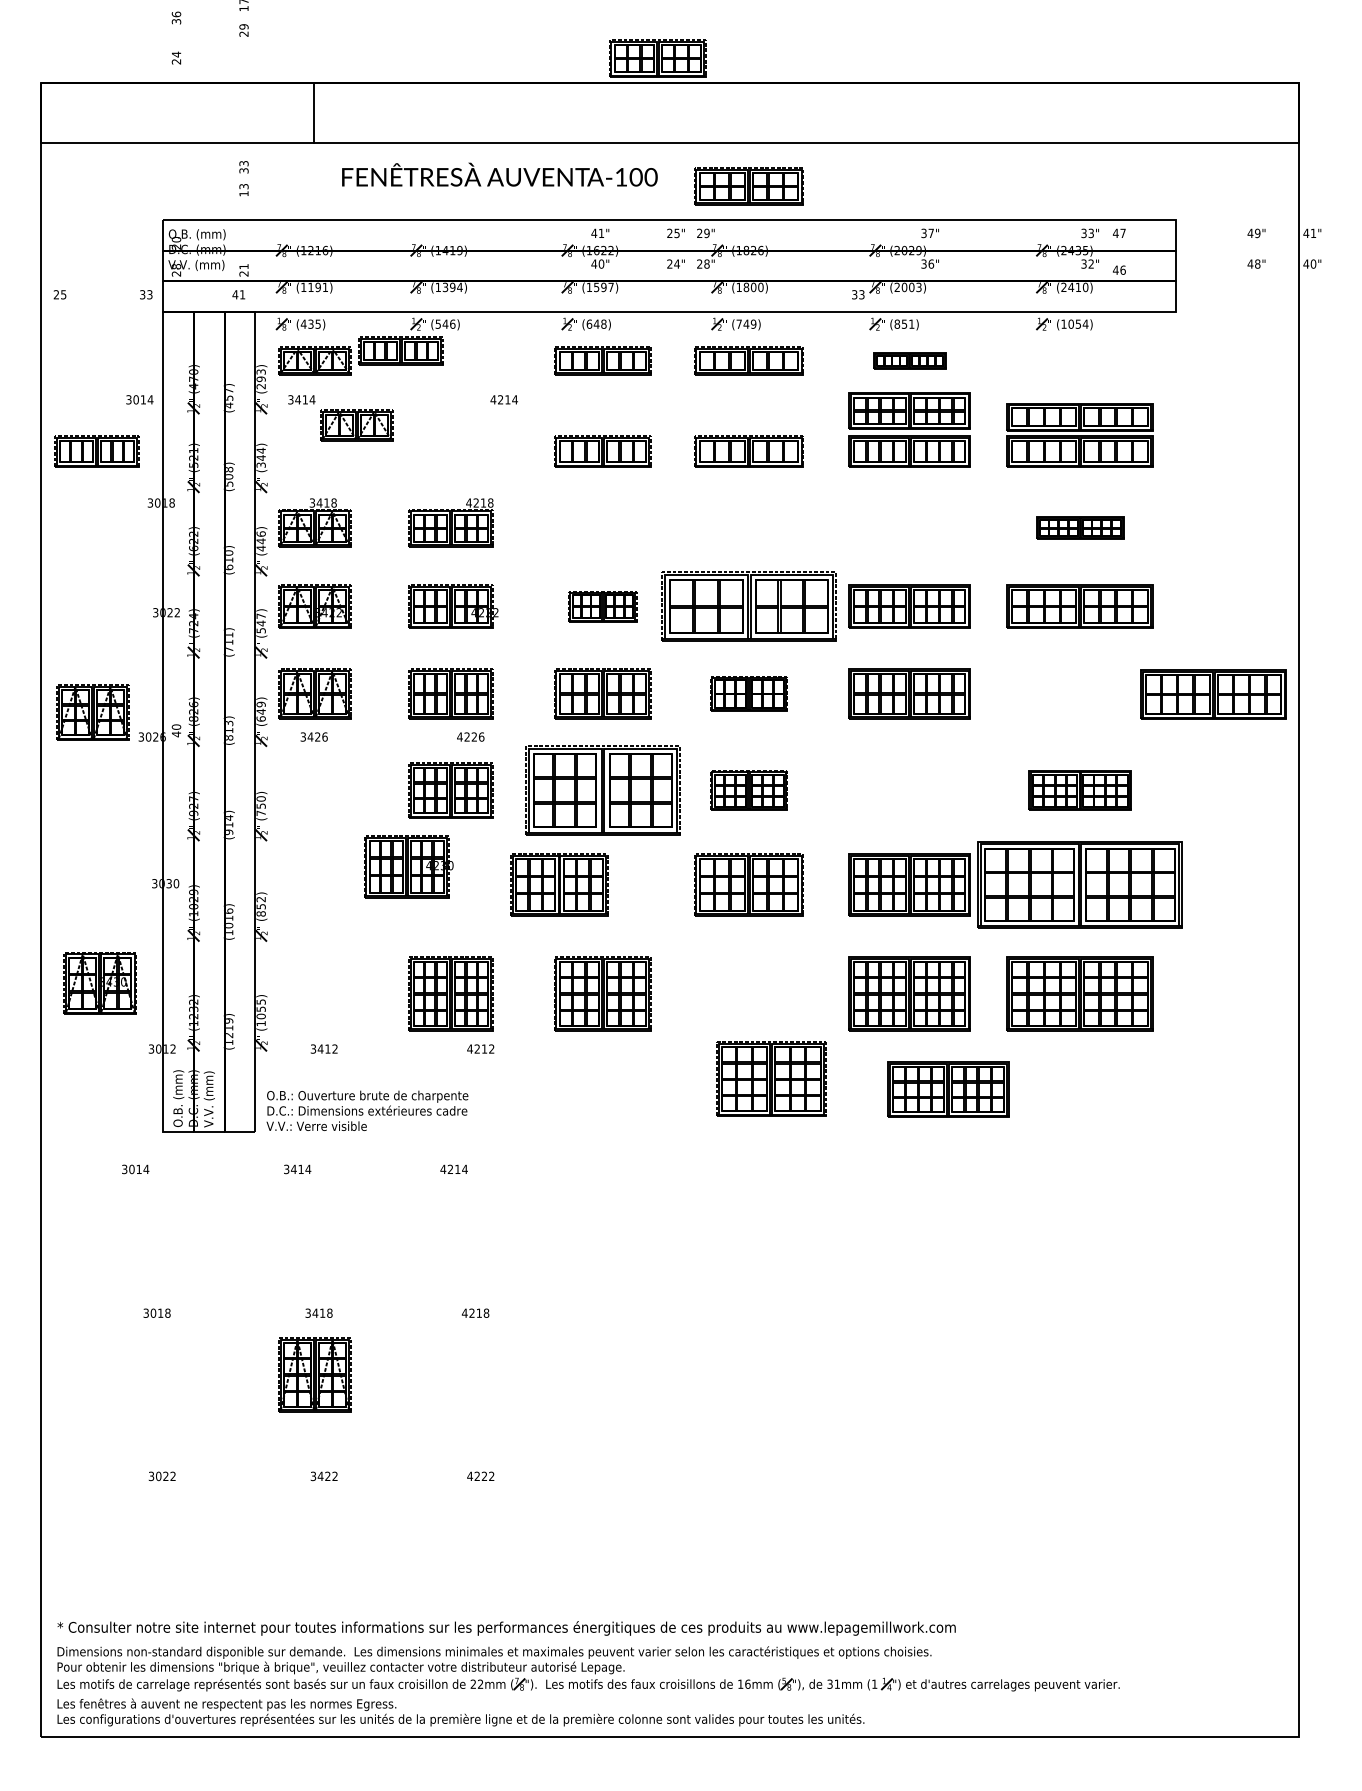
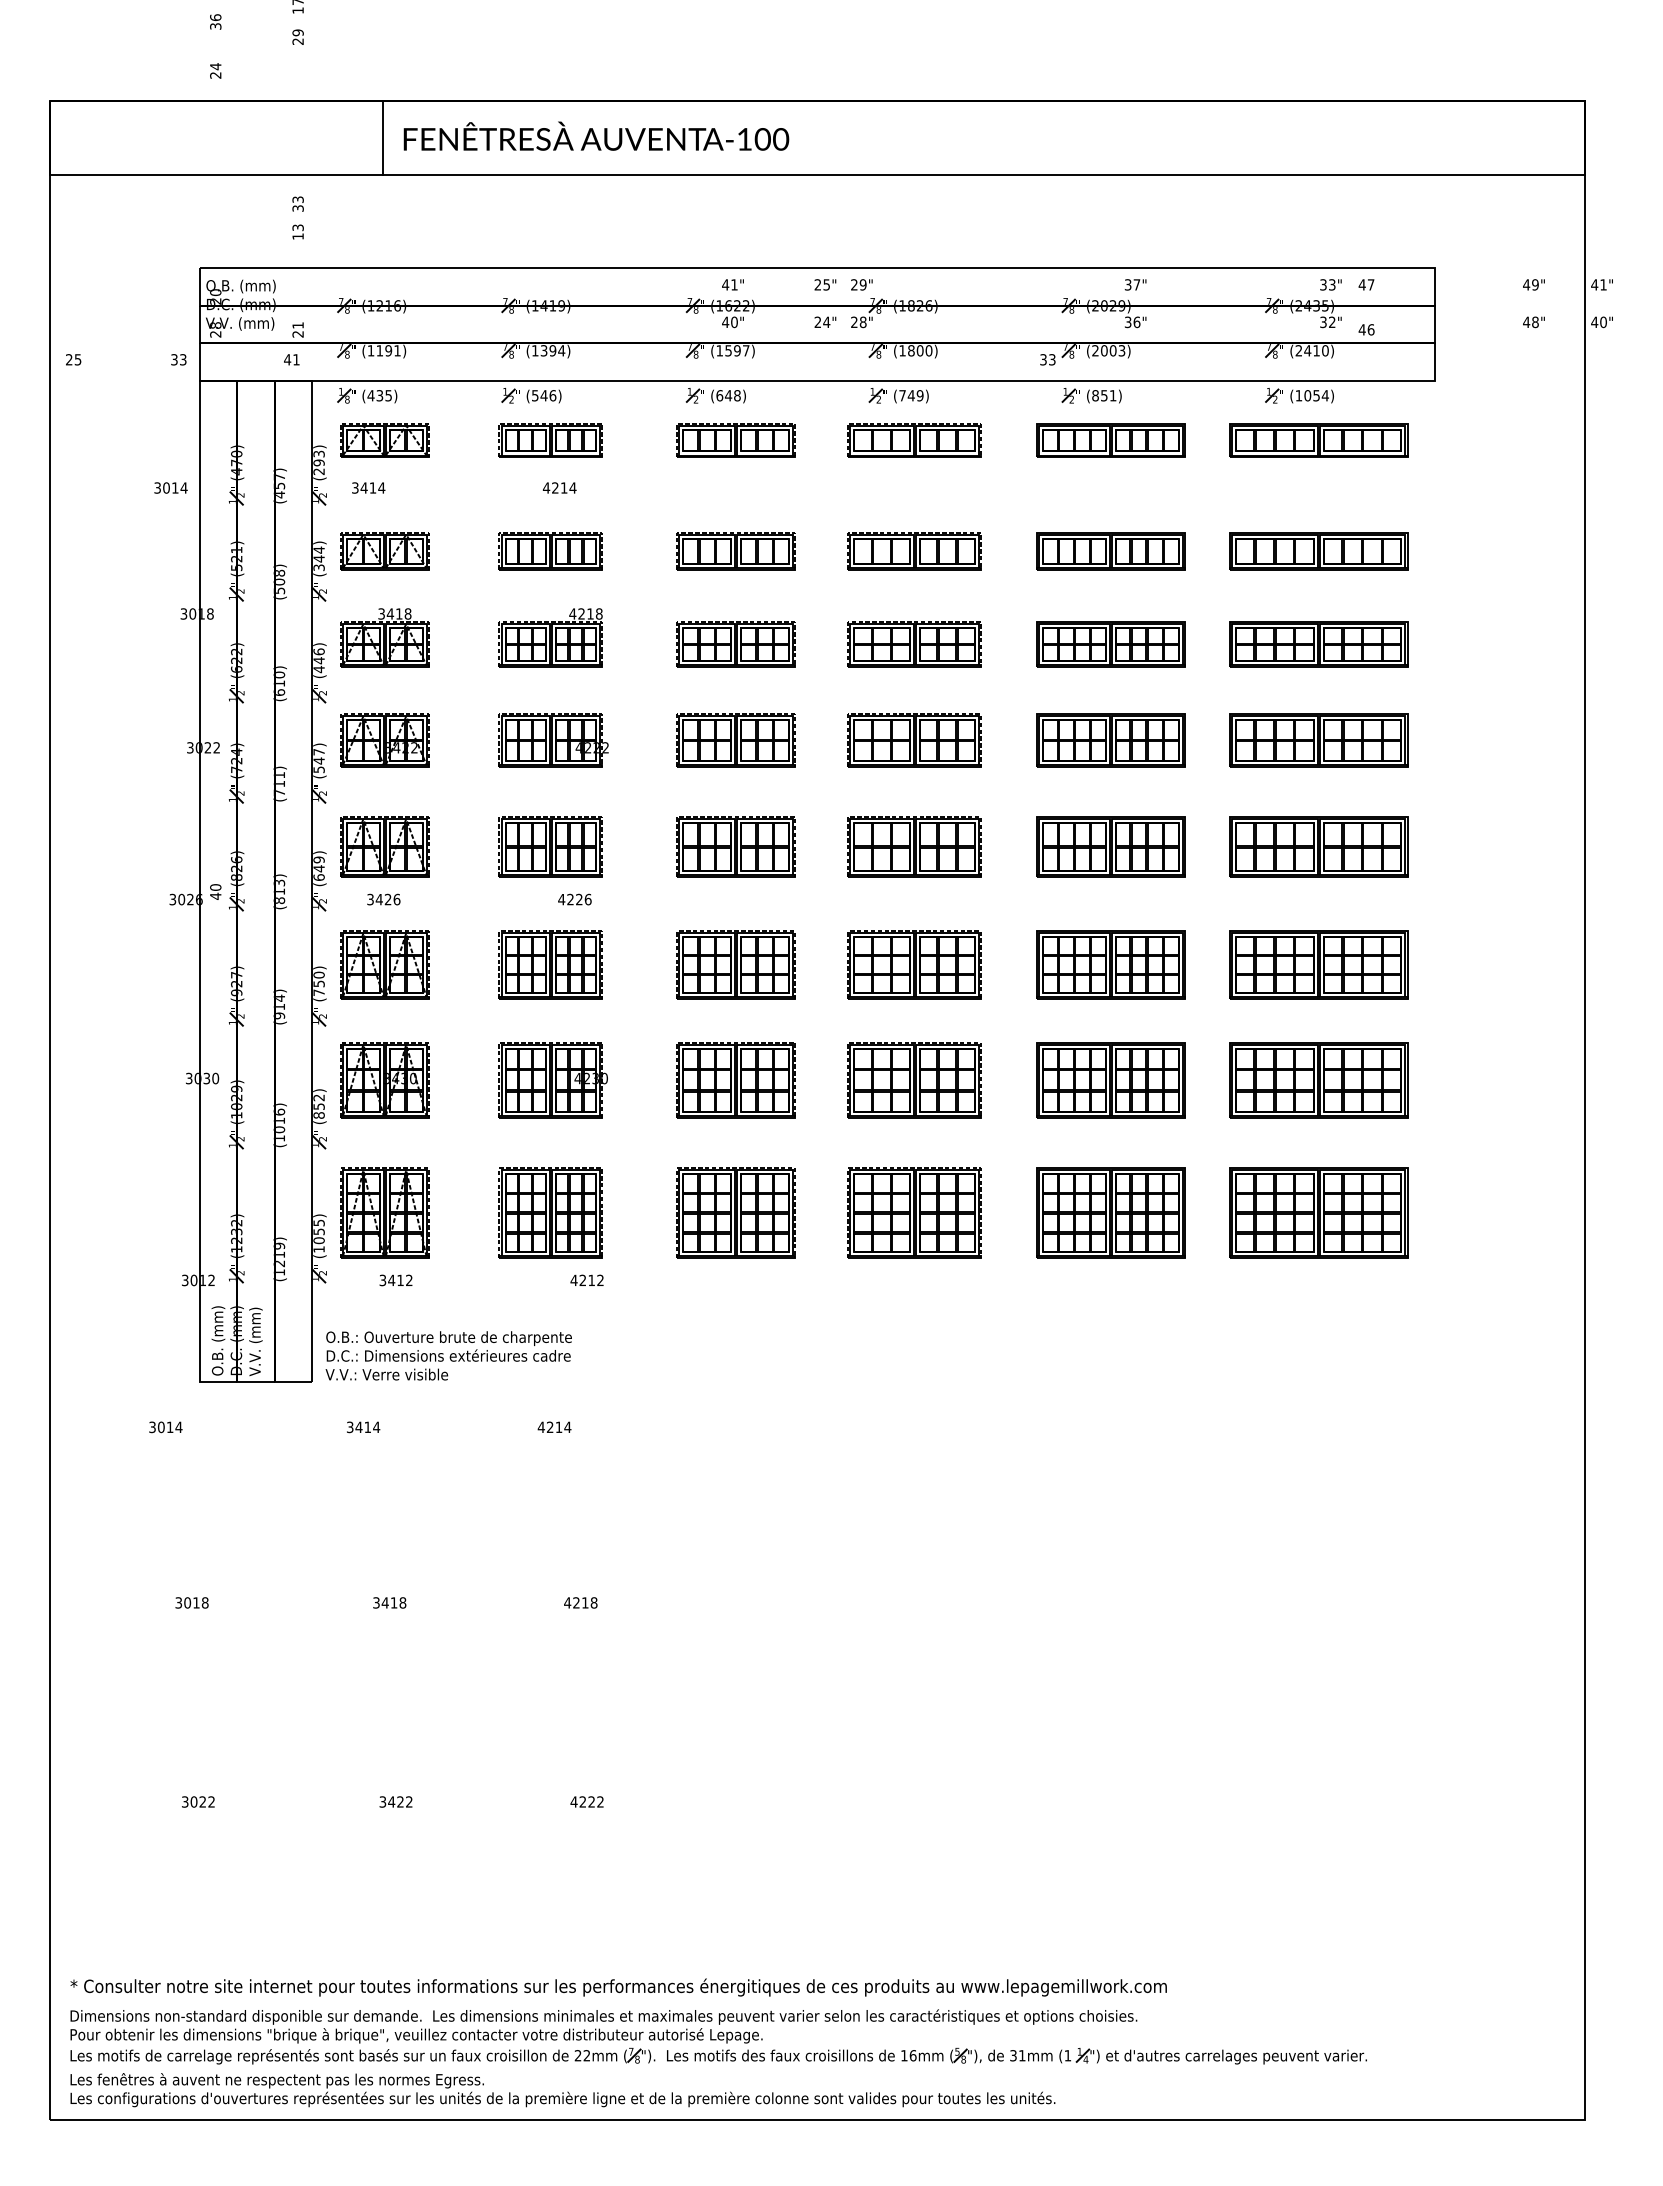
part: (657, 58) -> (735, 644), moved
text: (499, 174) -> (596, 135), moved
part: (749, 186) -> (914, 644), moved
part: (400, 351) -> (550, 440), moved
part: (909, 360) -> (1110, 440), size x1.67
text: (504, 399) -> (559, 487), moved
part: (909, 410) -> (1110, 644), moved
part: (1079, 417) -> (1318, 440), moved
part: (356, 425) -> (384, 551), moved
part: (96, 451) -> (550, 551), moved
part: (1079, 528) -> (1318, 644), size x1.67
part: (602, 606) -> (735, 740), size x1.43
part: (749, 606) -> (914, 740), size x0.62
part: (749, 693) -> (914, 846), size x1.43
part: (1213, 694) -> (1318, 846), moved
part: (92, 712) -> (384, 964), moved
part: (602, 790) -> (735, 964), size x0.62
part: (749, 790) -> (914, 964), size x1.43
part: (1079, 790) -> (1318, 964), size x1.43
part: (408, 867) -> (552, 1080), moved
part: (558, 885) -> (735, 1080), moved
part: (1079, 885) -> (1318, 1080), size x0.71
part: (100, 983) -> (384, 1080), moved
part: (771, 1078) -> (914, 1212), moved
part: (948, 1089) -> (1110, 964), moved
part: (314, 1374) -> (384, 1212), moved

